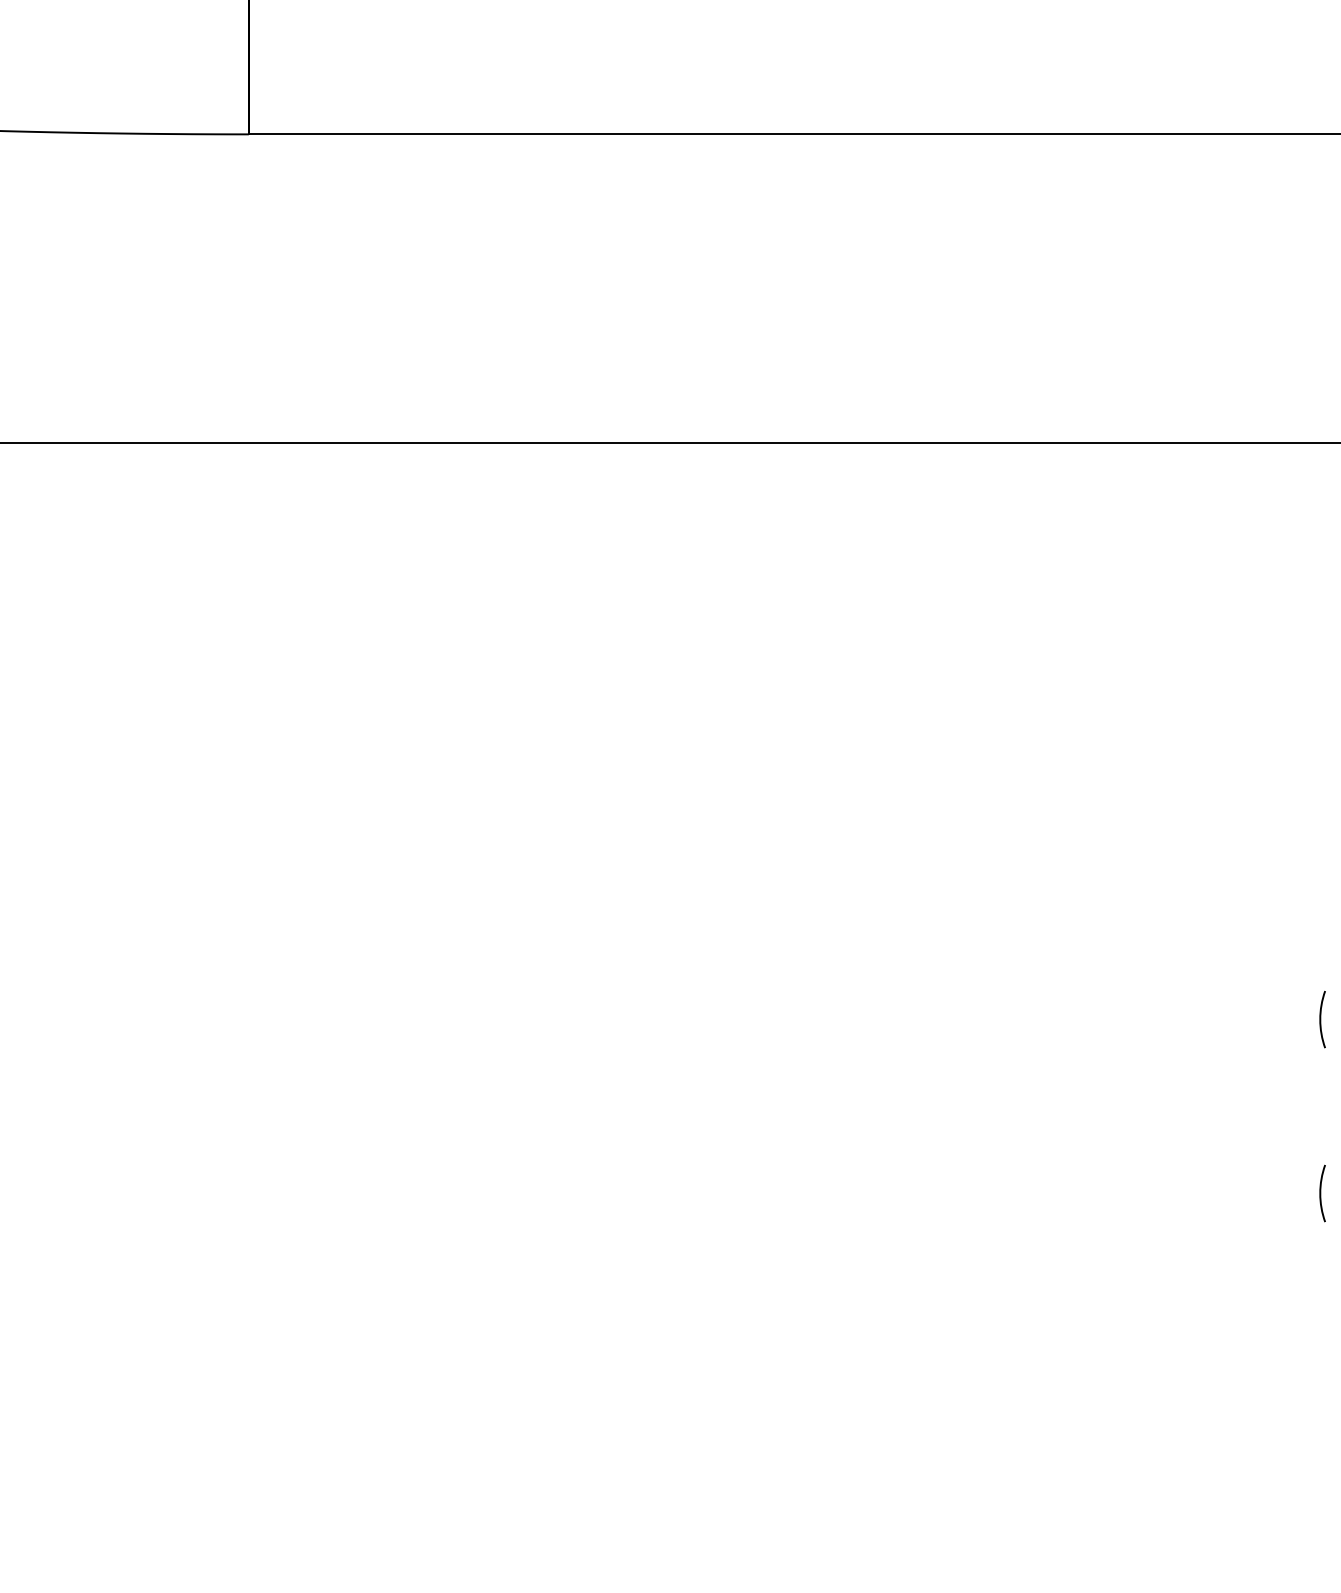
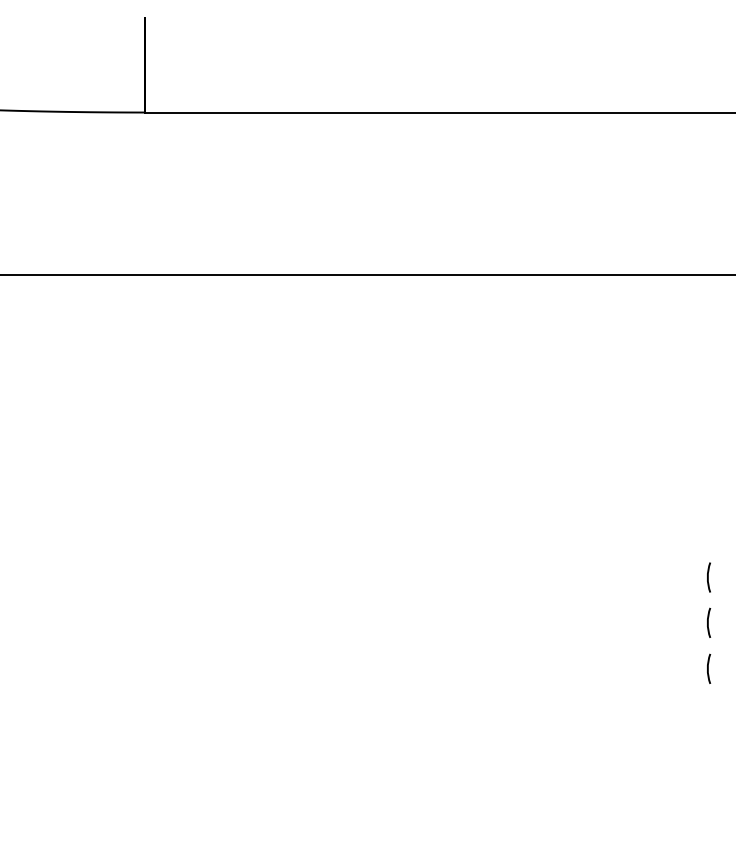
arc: (1321, 1105) -> (708, 622), added

